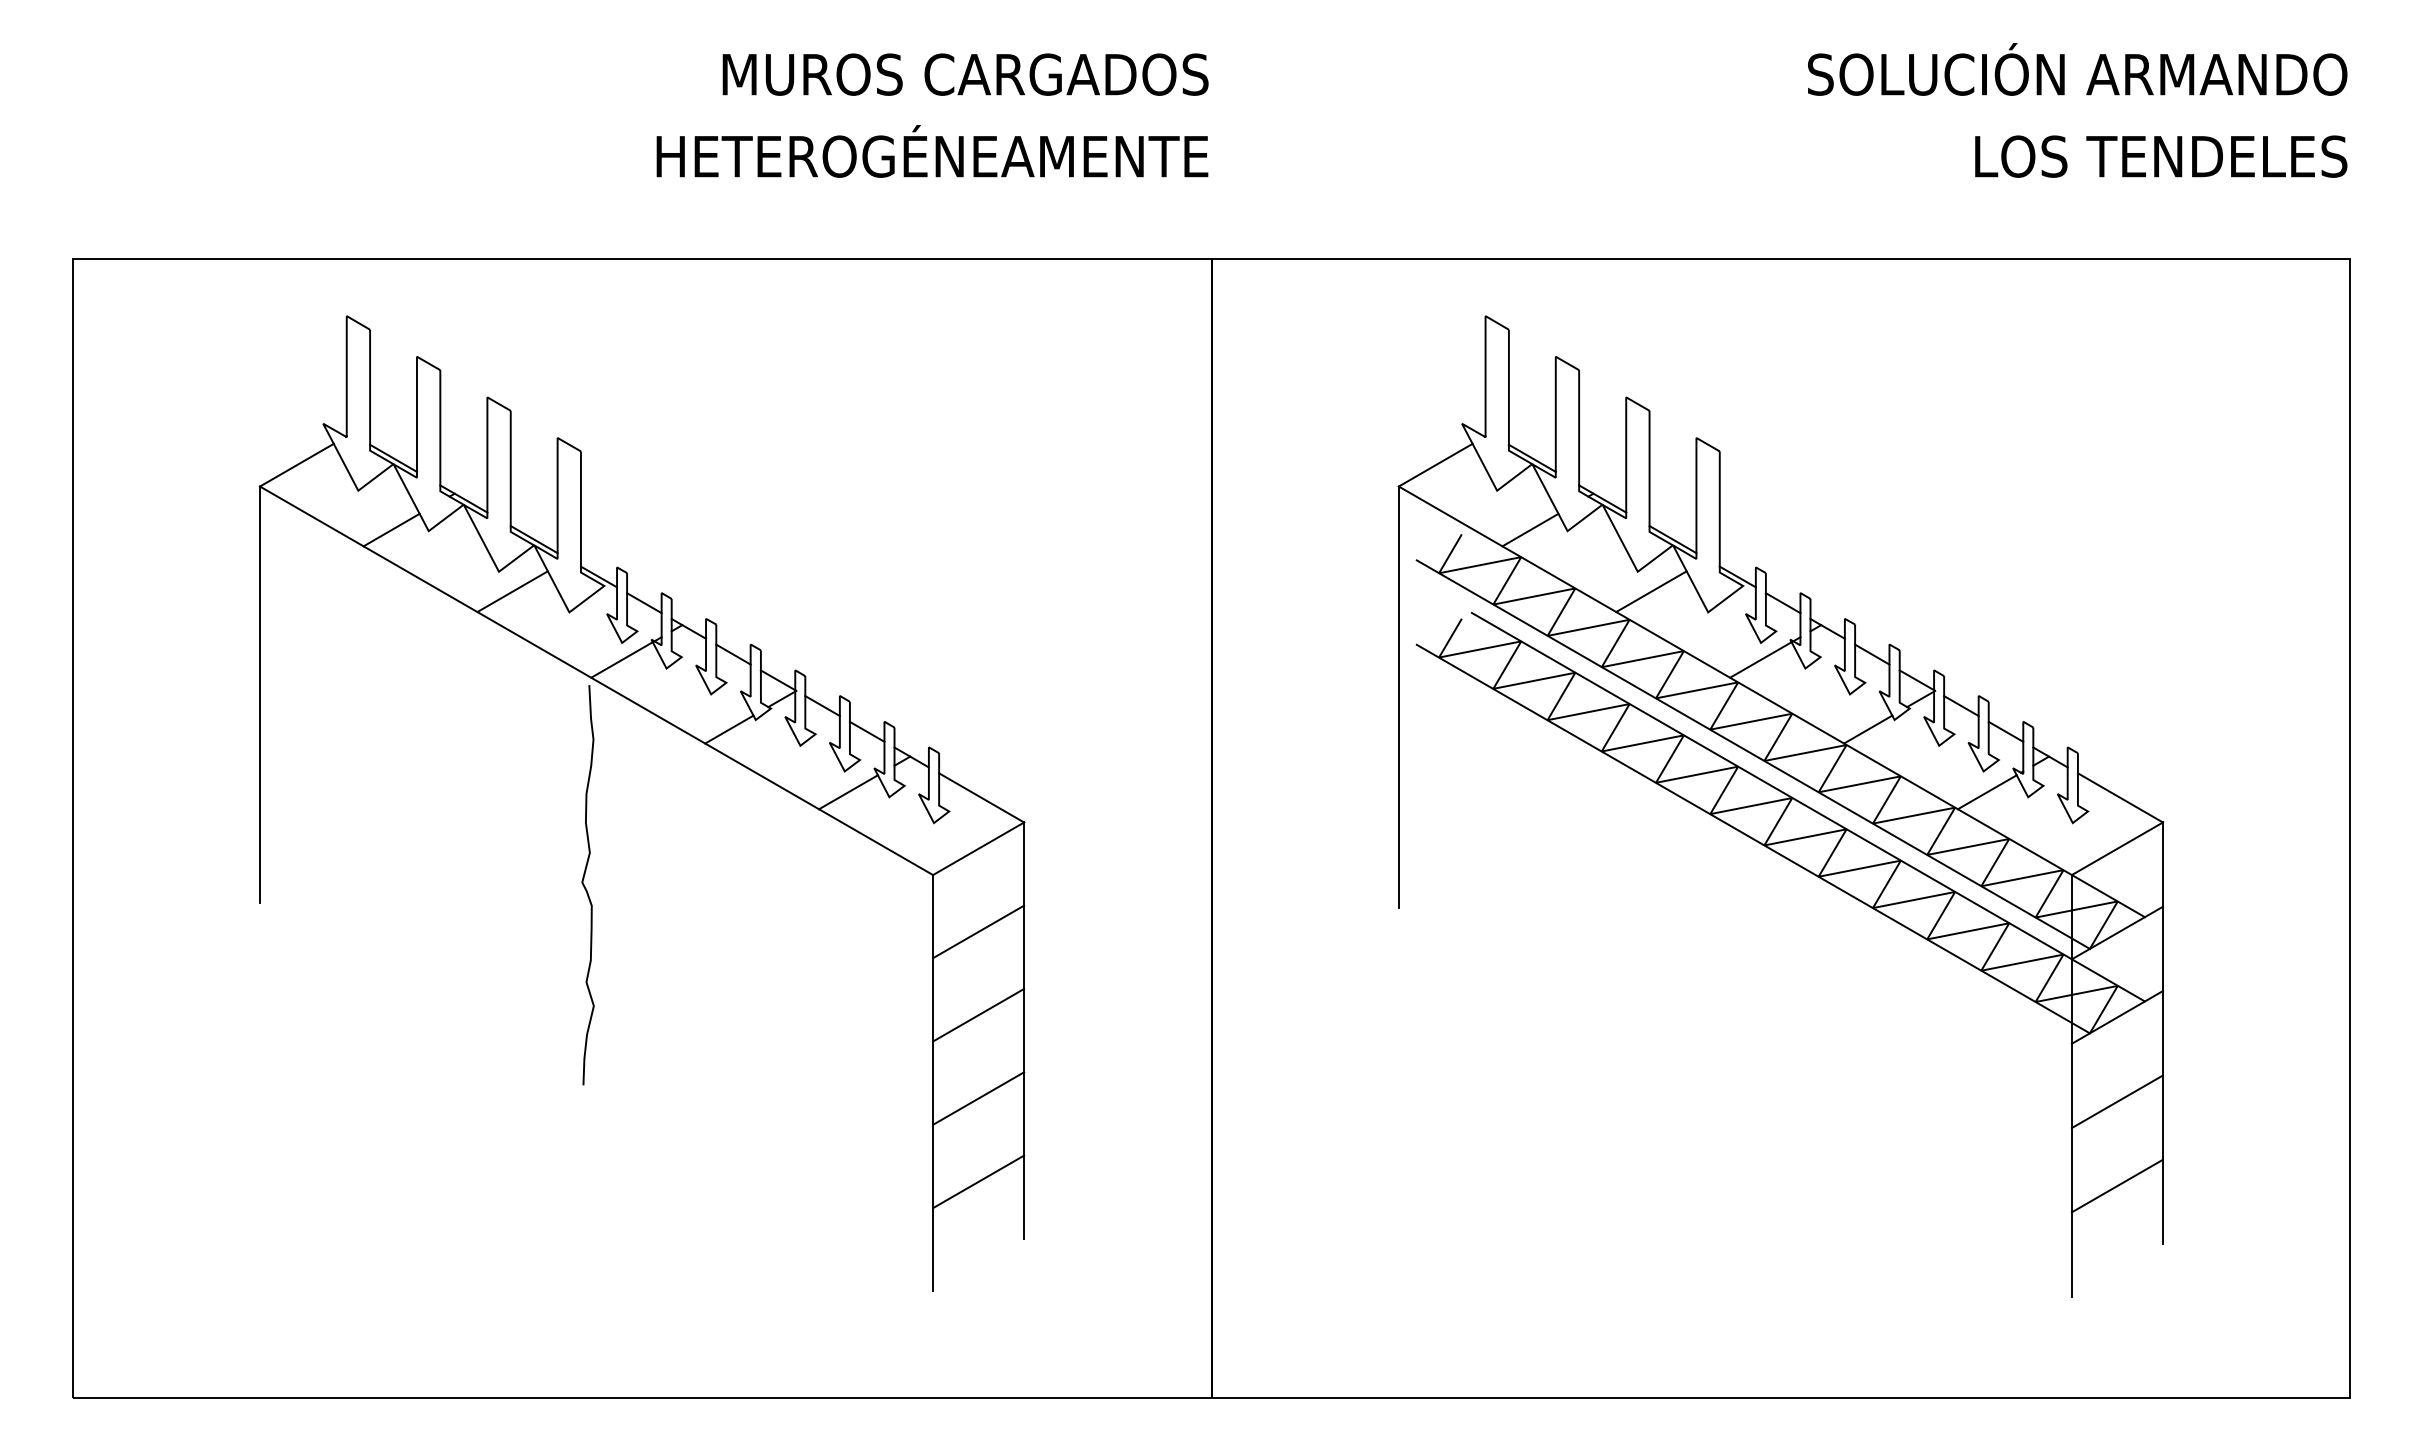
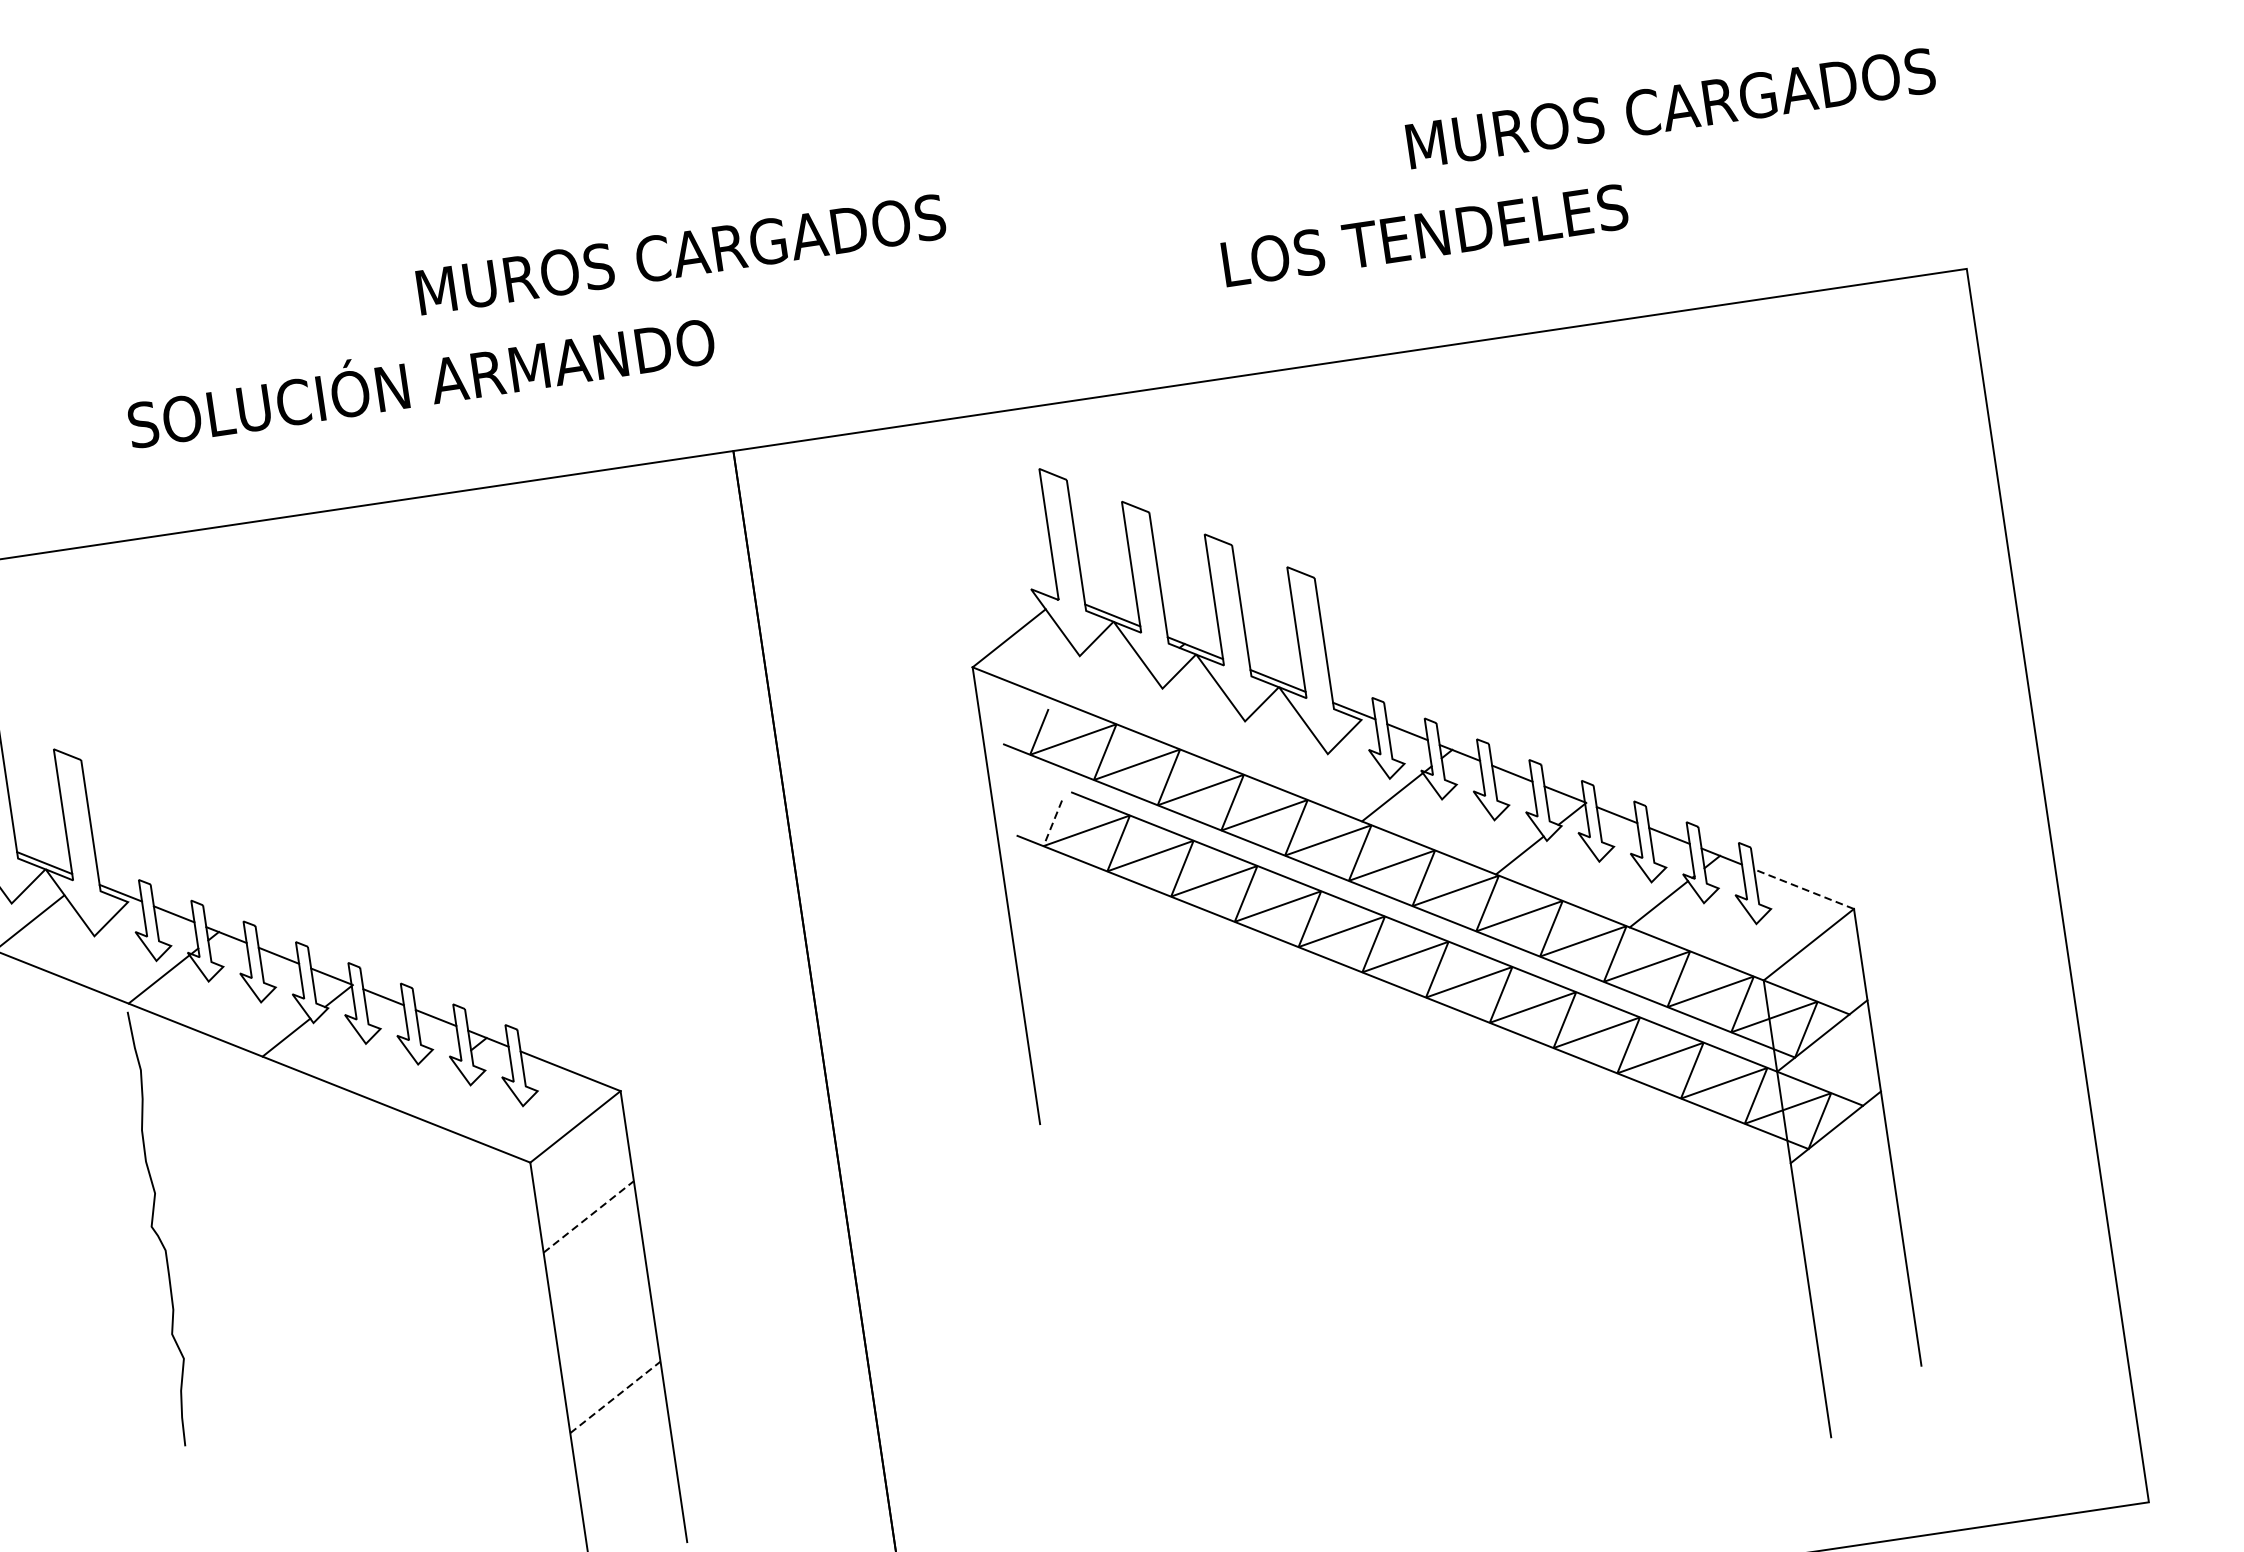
text: (2077, 69) -> (1640, 107), SOLUCIÓN ARMANDO -> MUROS CARGADOS
text: (965, 74) -> (681, 254), moved
text: (932, 151) -> (414, 379), HETEROGÉNEAMENTE -> SOLUCIÓN ARMANDO
text: (2161, 156) -> (1425, 235), moved
line: (1530, 529) -> (1122, 692), removed
line: (1651, 591) -> (1263, 740), removed
line: (1450, 638) -> (1052, 823), solid -> dashed
line: (848, 792) -> (425, 1086), removed
line: (2120, 797) -> (1803, 888), solid -> dashed
line: (978, 931) -> (588, 1216), solid -> dashed
line: (978, 1014) -> (601, 1306), removed
line: (978, 1098) -> (615, 1397), solid -> dashed
line: (2116, 1101) -> (1848, 1218), removed
line: (978, 1181) -> (628, 1487), removed
line: (2116, 1185) -> (1861, 1309), removed

